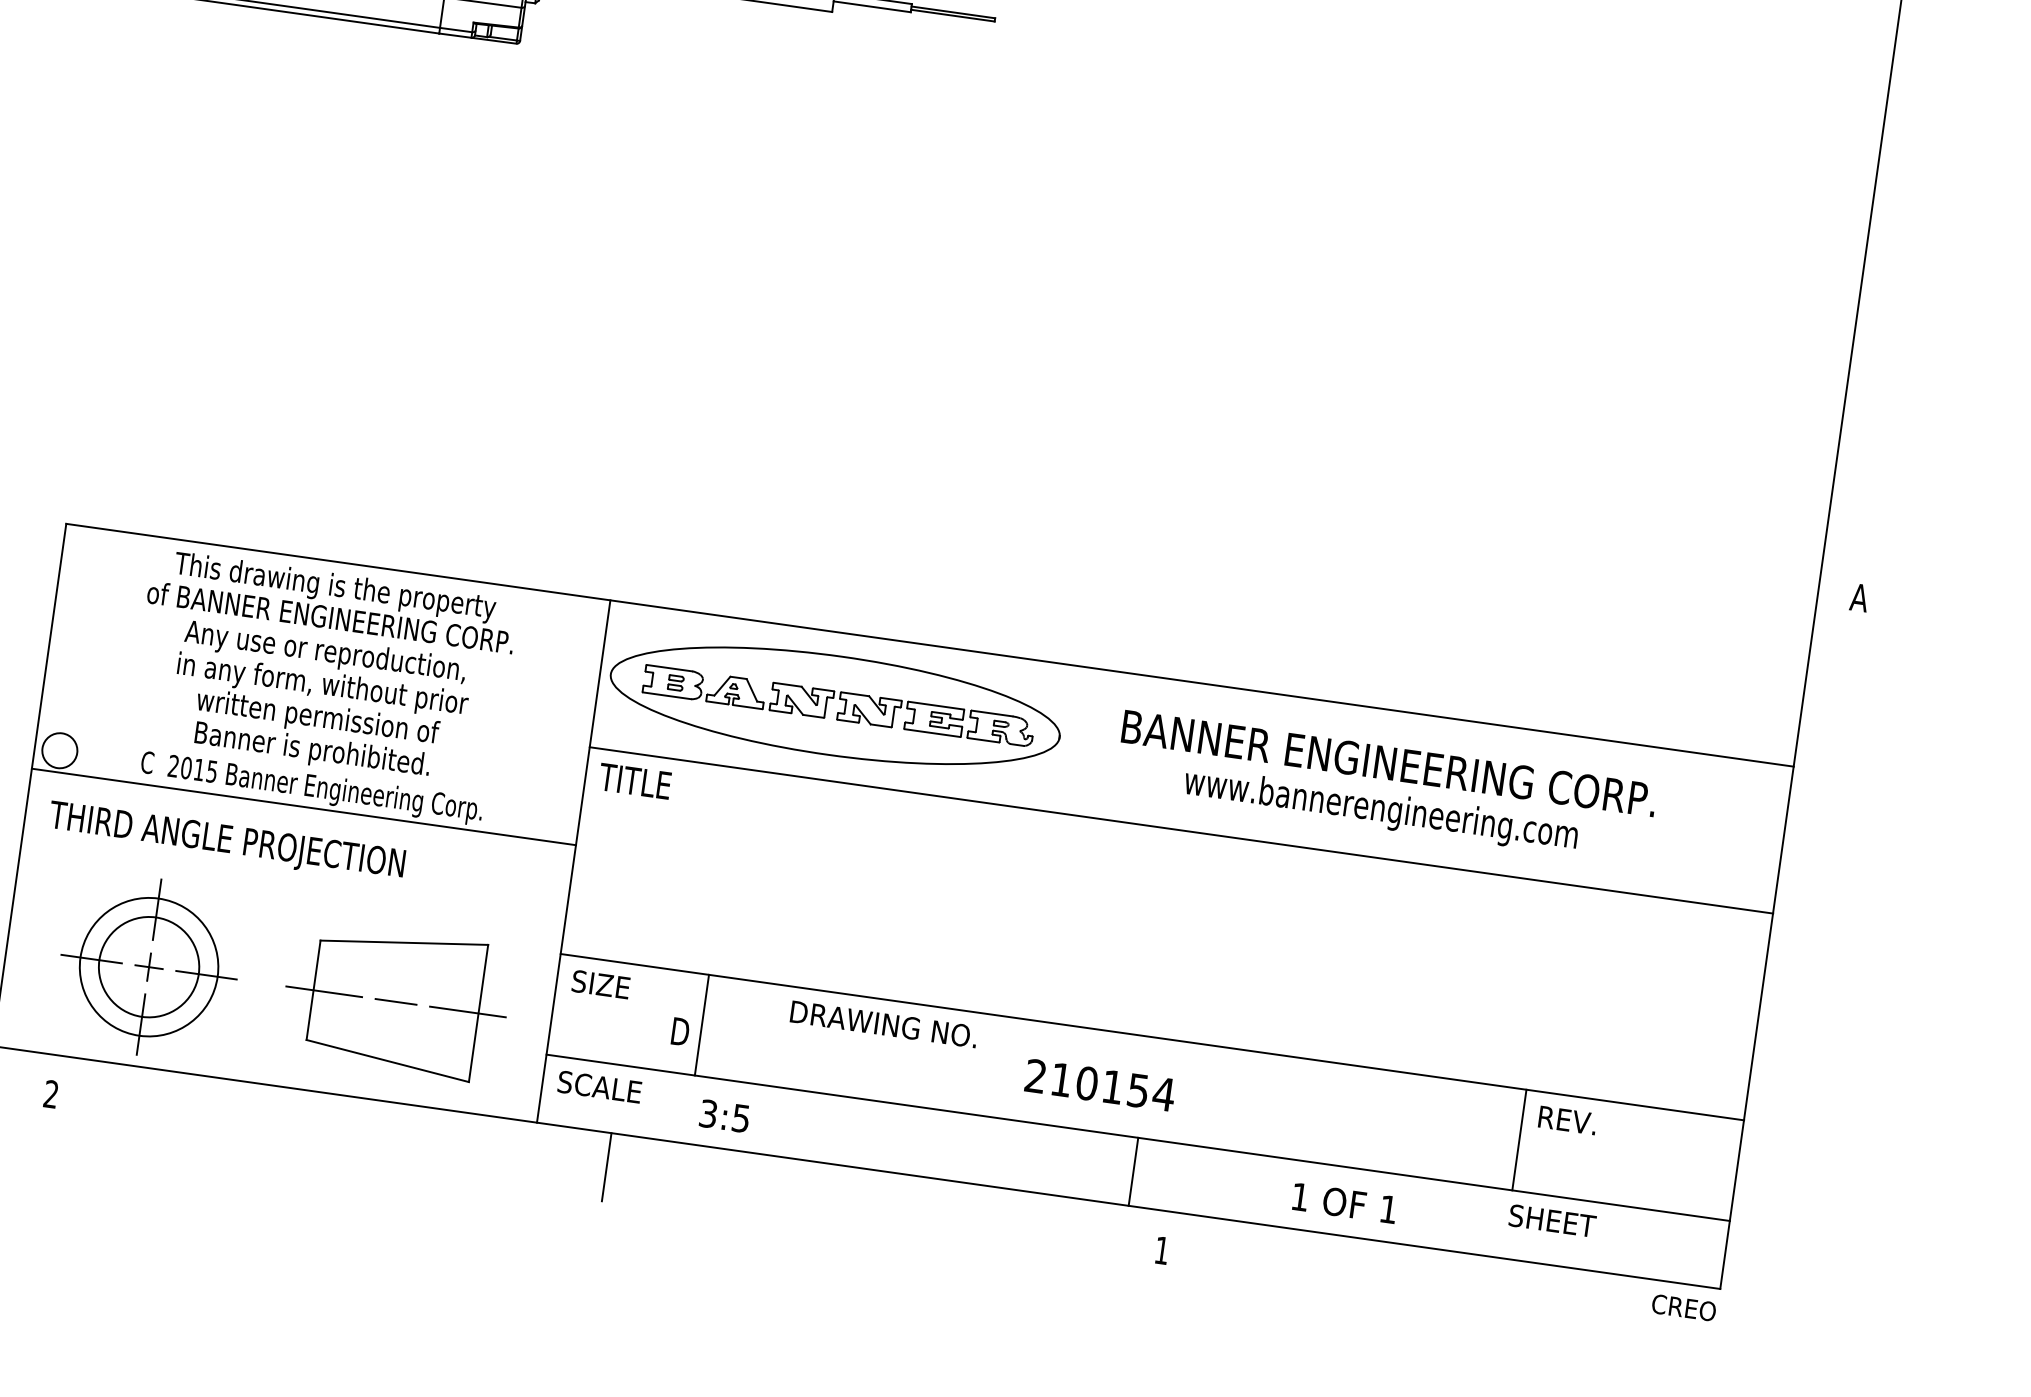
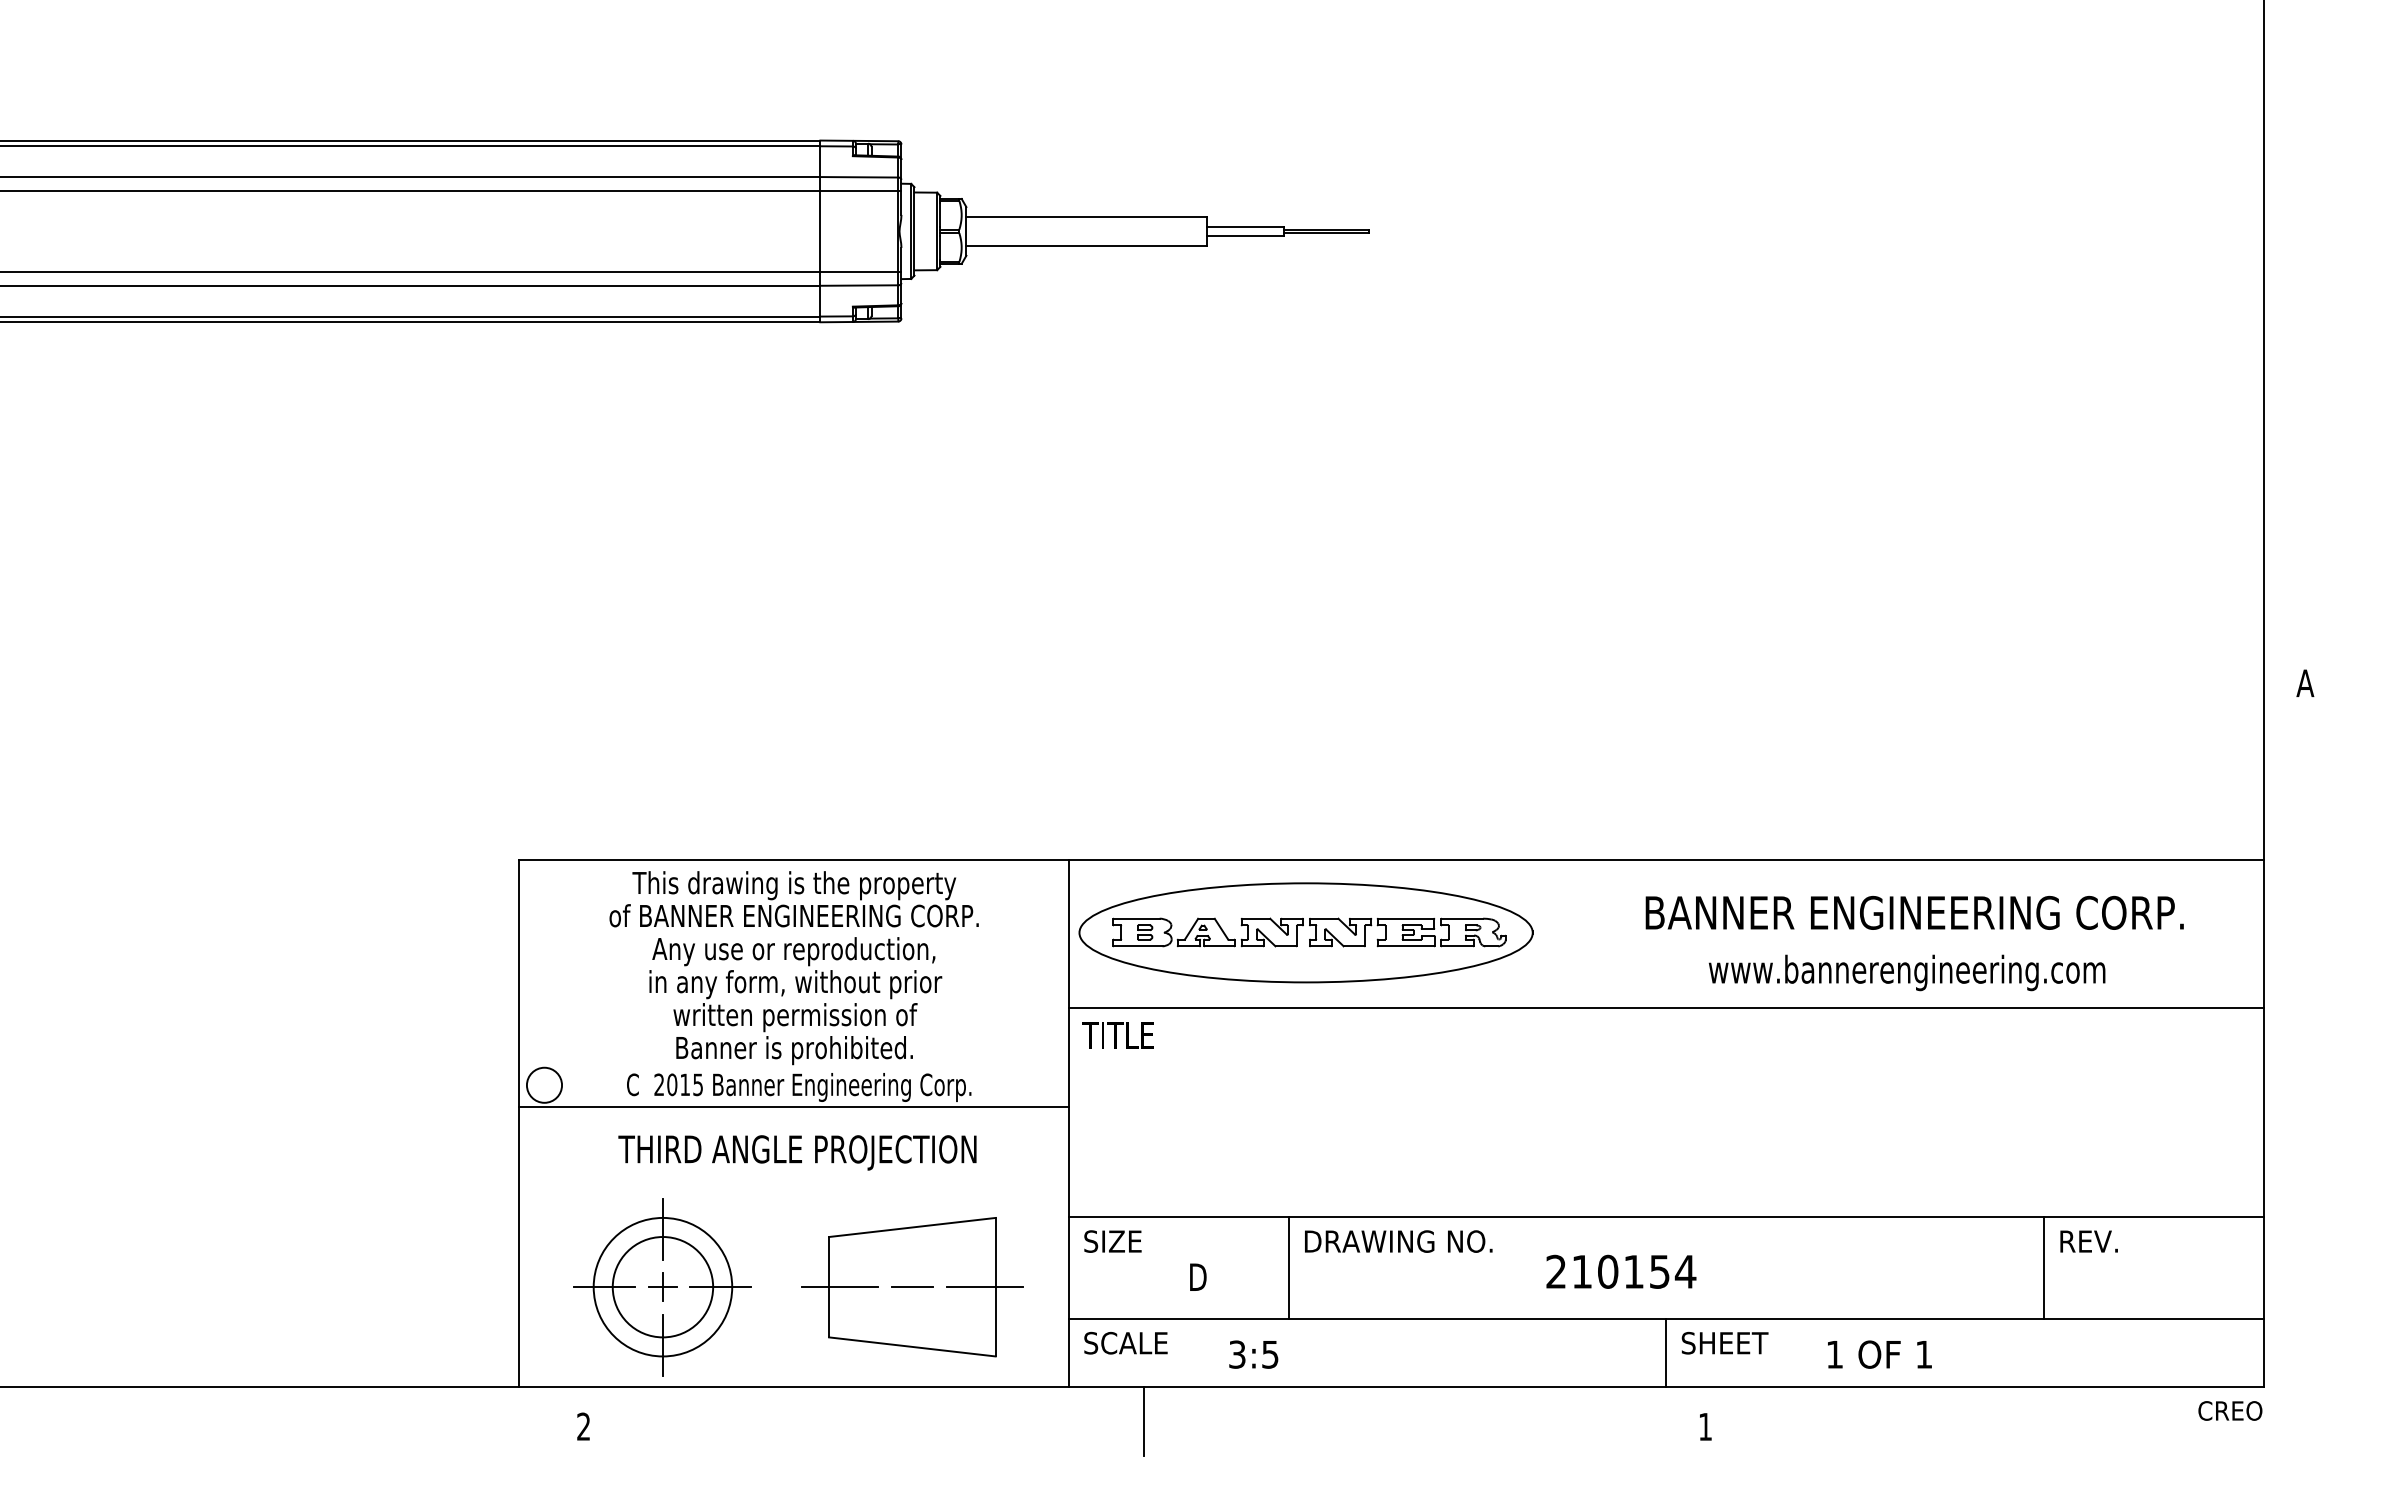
text: (1389, 763) -> (1914, 912), moved
text: (1380, 810) -> (1906, 972), moved
text: (226, 842) -> (797, 1152), moved
line: (701, 1024) -> (1288, 1267), moved
text: (1552, 1220) -> (1724, 1342), moved

